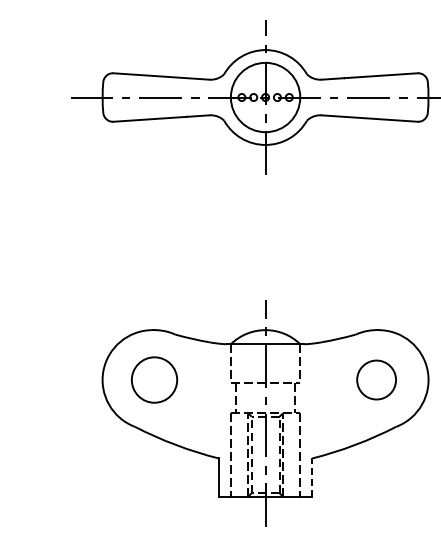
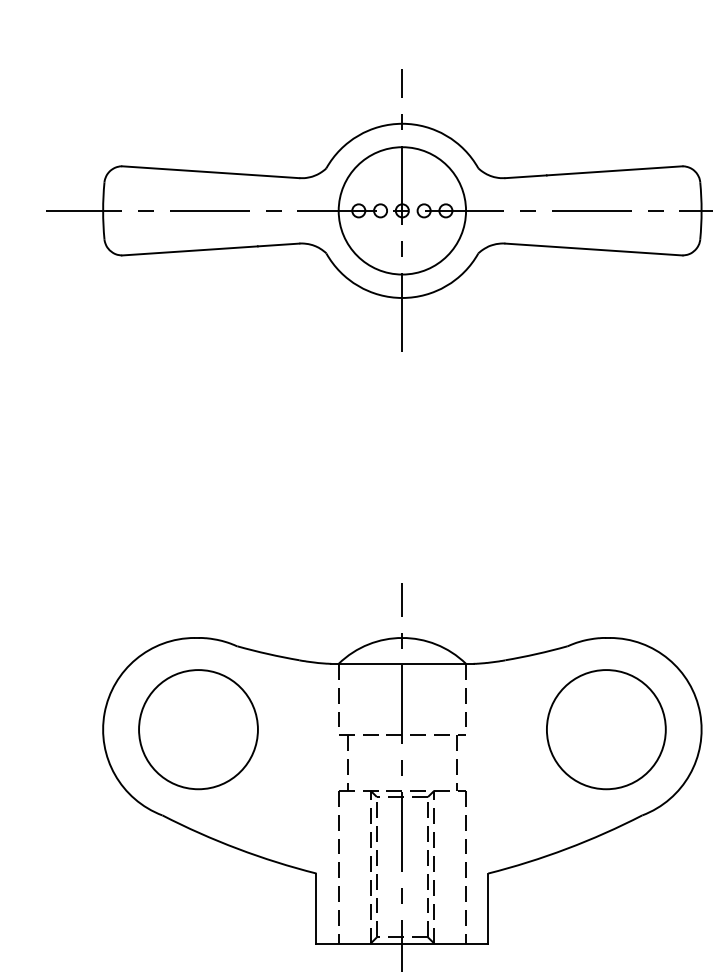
part: (154, 379) -> (198, 728), size x1.43
part: (376, 379) -> (606, 728), size x1.67
line: (312, 477) -> (488, 908), dashed -> solid

